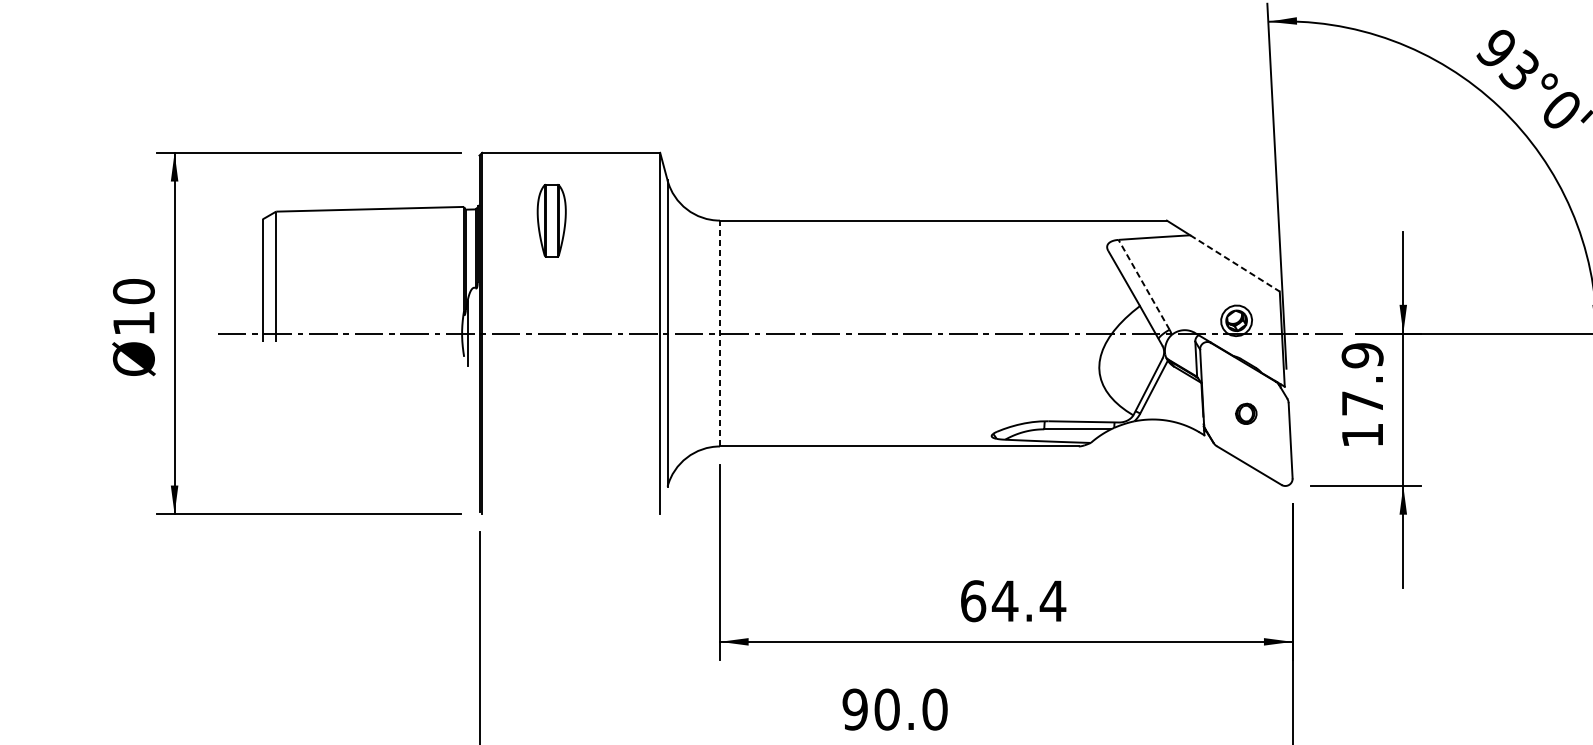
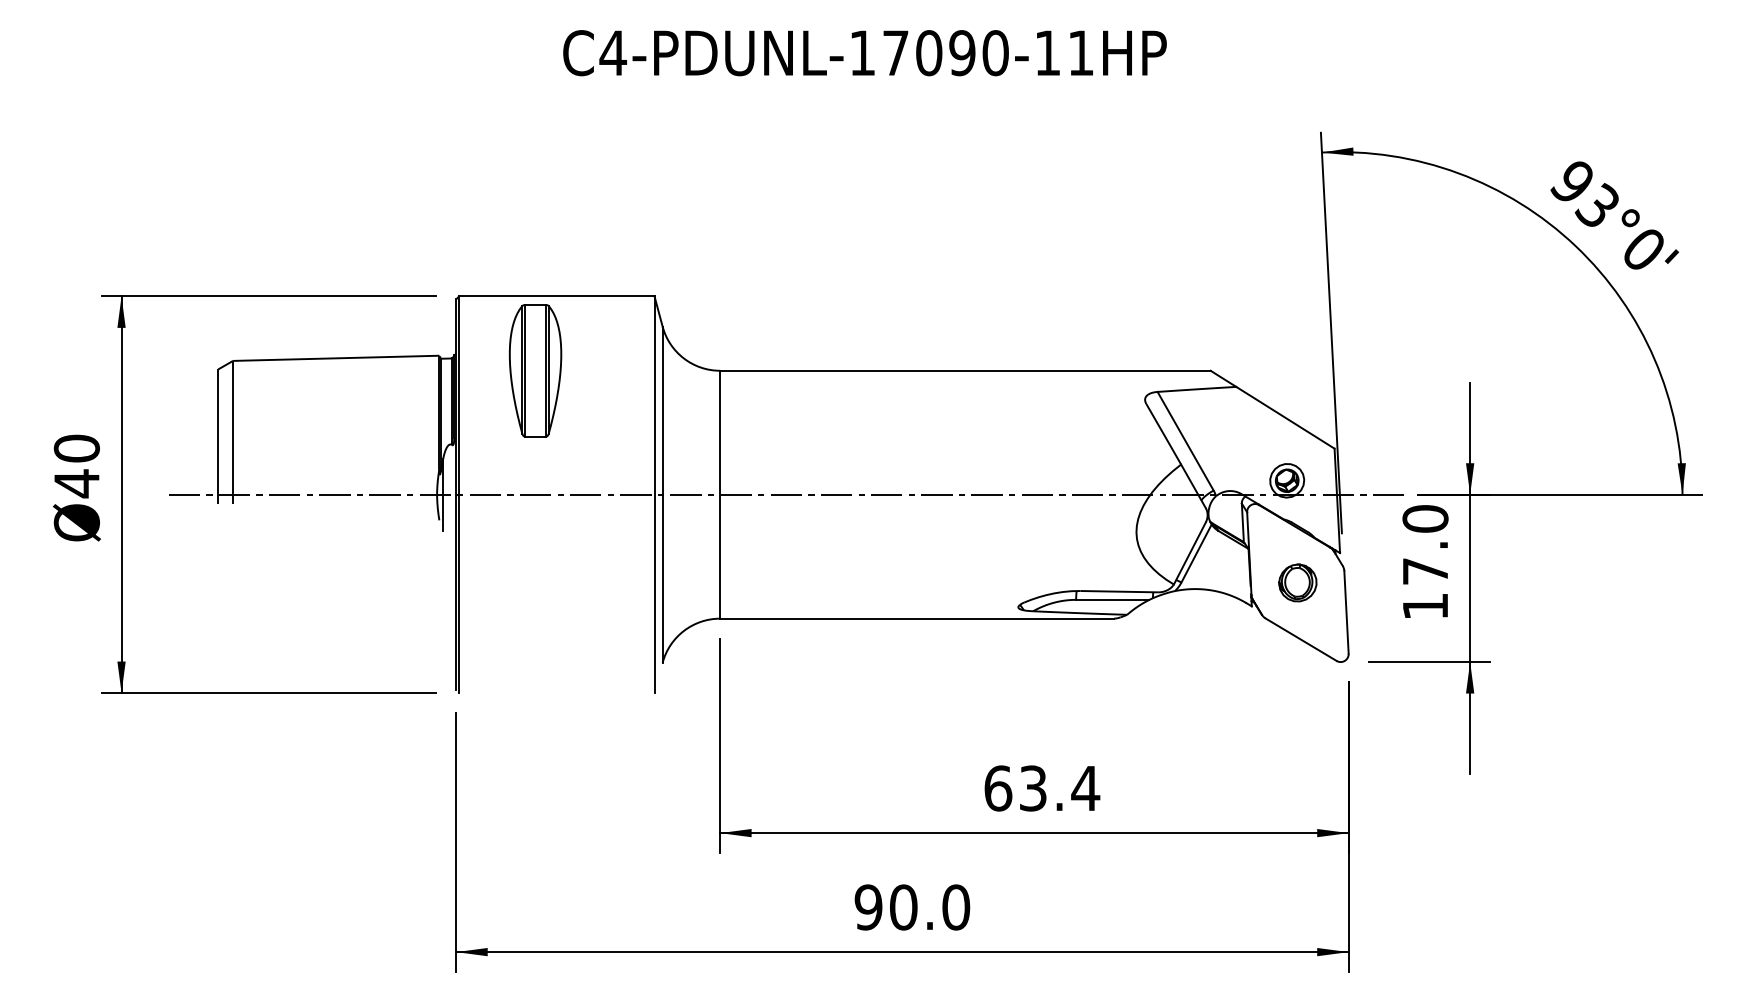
part: (551, 220) -> (535, 370), size x1.67
line: (1235, 264) -> (1285, 418), dashed -> solid
line: (1143, 285) -> (1185, 441), dashed -> solid
text: (133, 323) -> (76, 483), Ø10 -> Ø40
line: (720, 333) -> (720, 494), dashed -> solid
text: (1362, 355) -> (1425, 518), 17.9 -> 17.0
part: (1246, 413) -> (1297, 582), size x1.67
text: (1004, 601) -> (1032, 788), 64.4 -> 63.4

